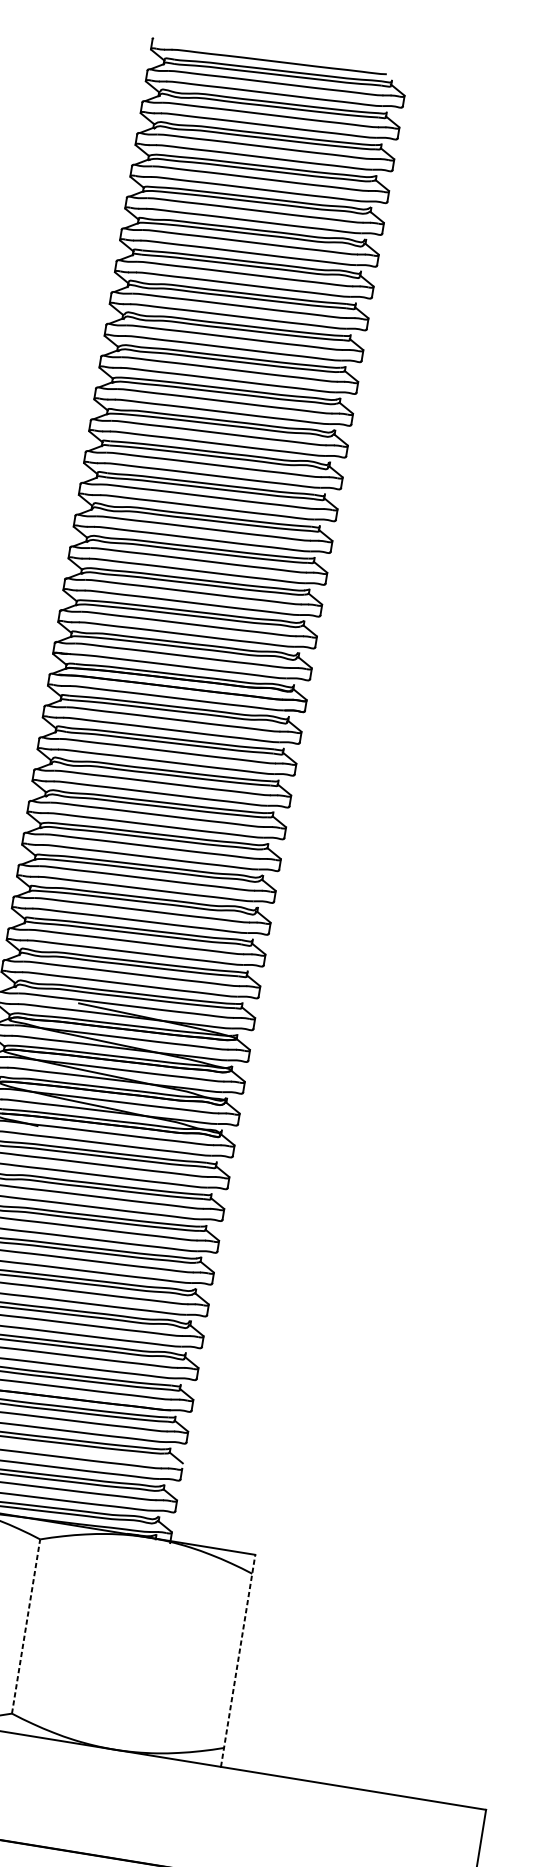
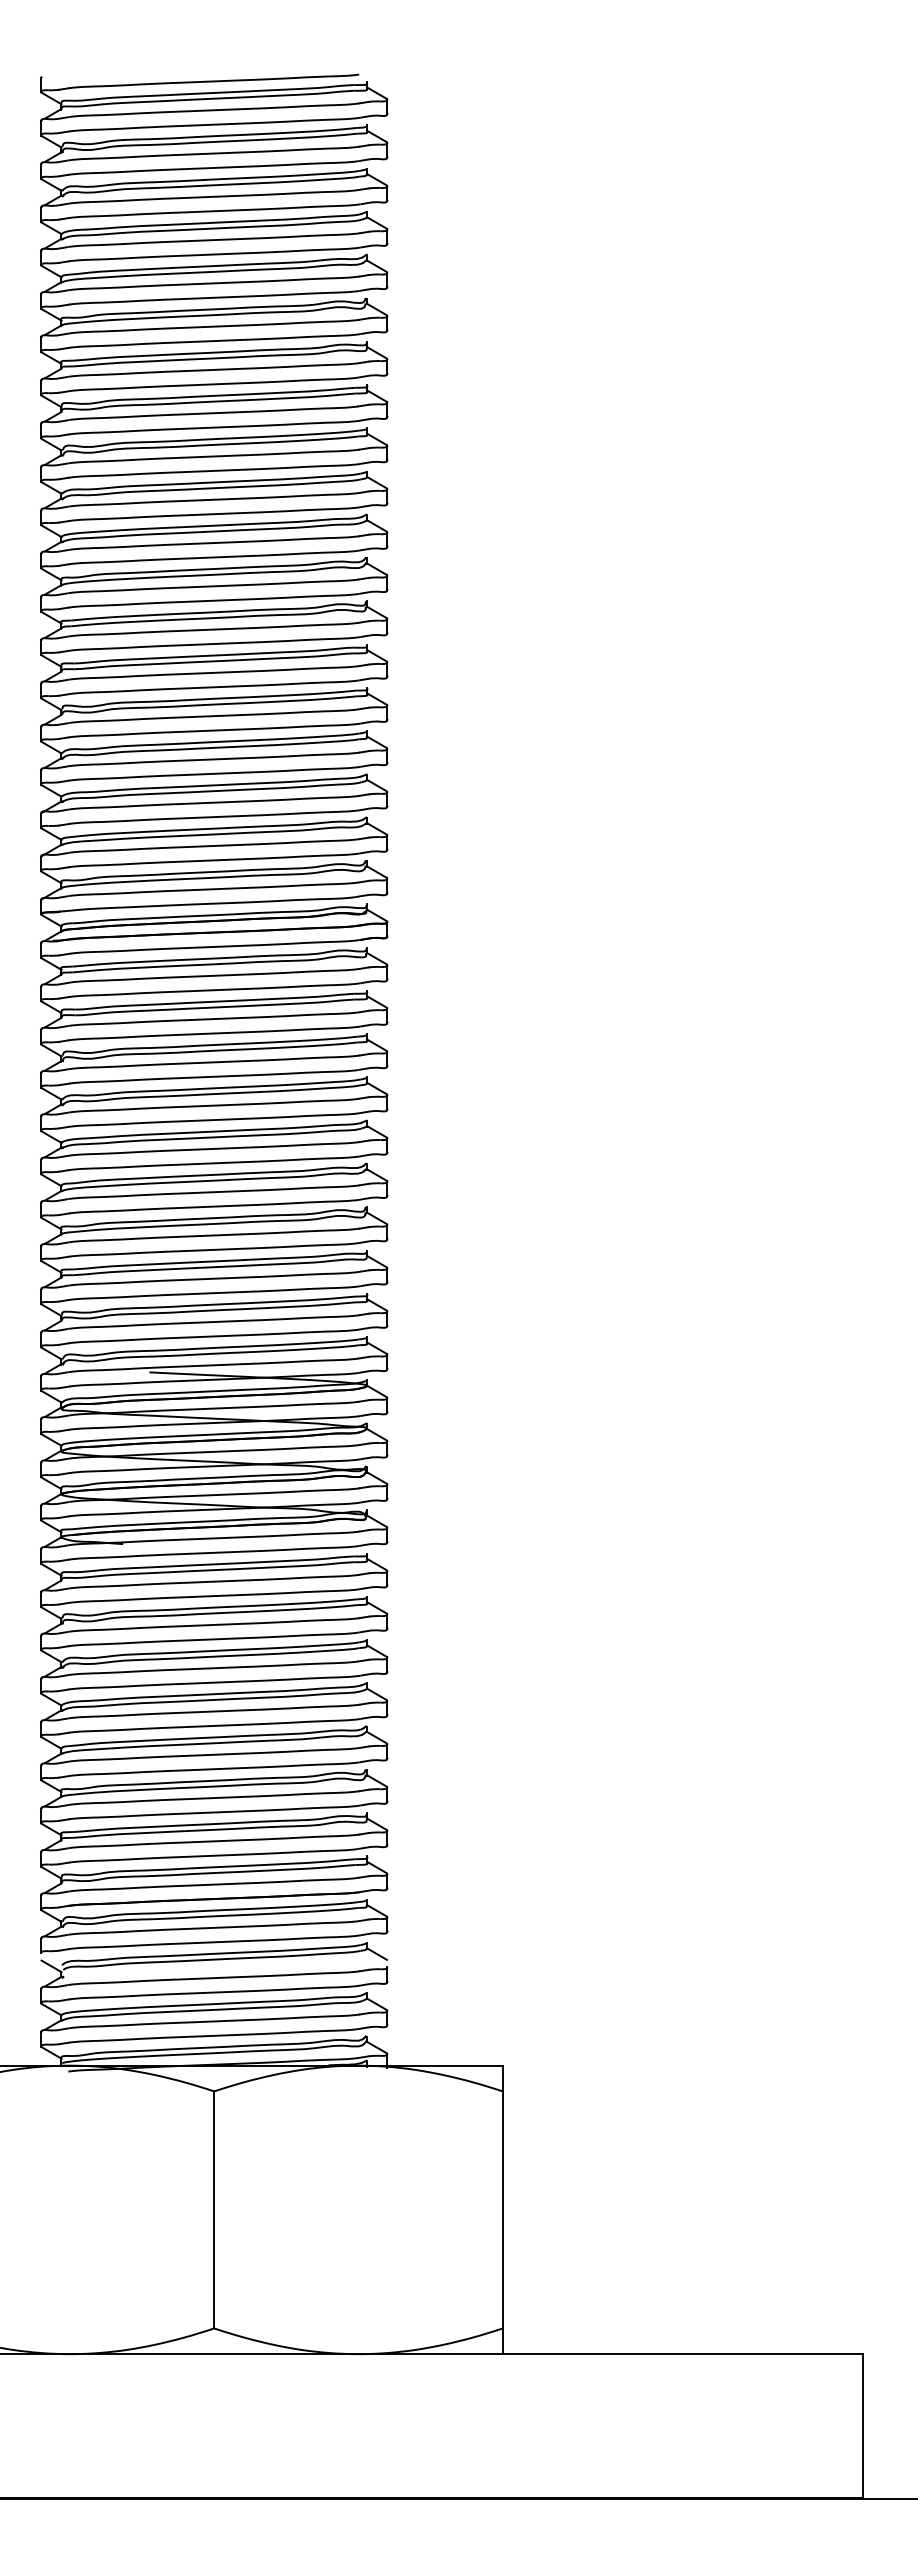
line: (26, 1626) -> (214, 2209), dashed -> solid
line: (238, 1660) -> (502, 2209), dashed -> solid

